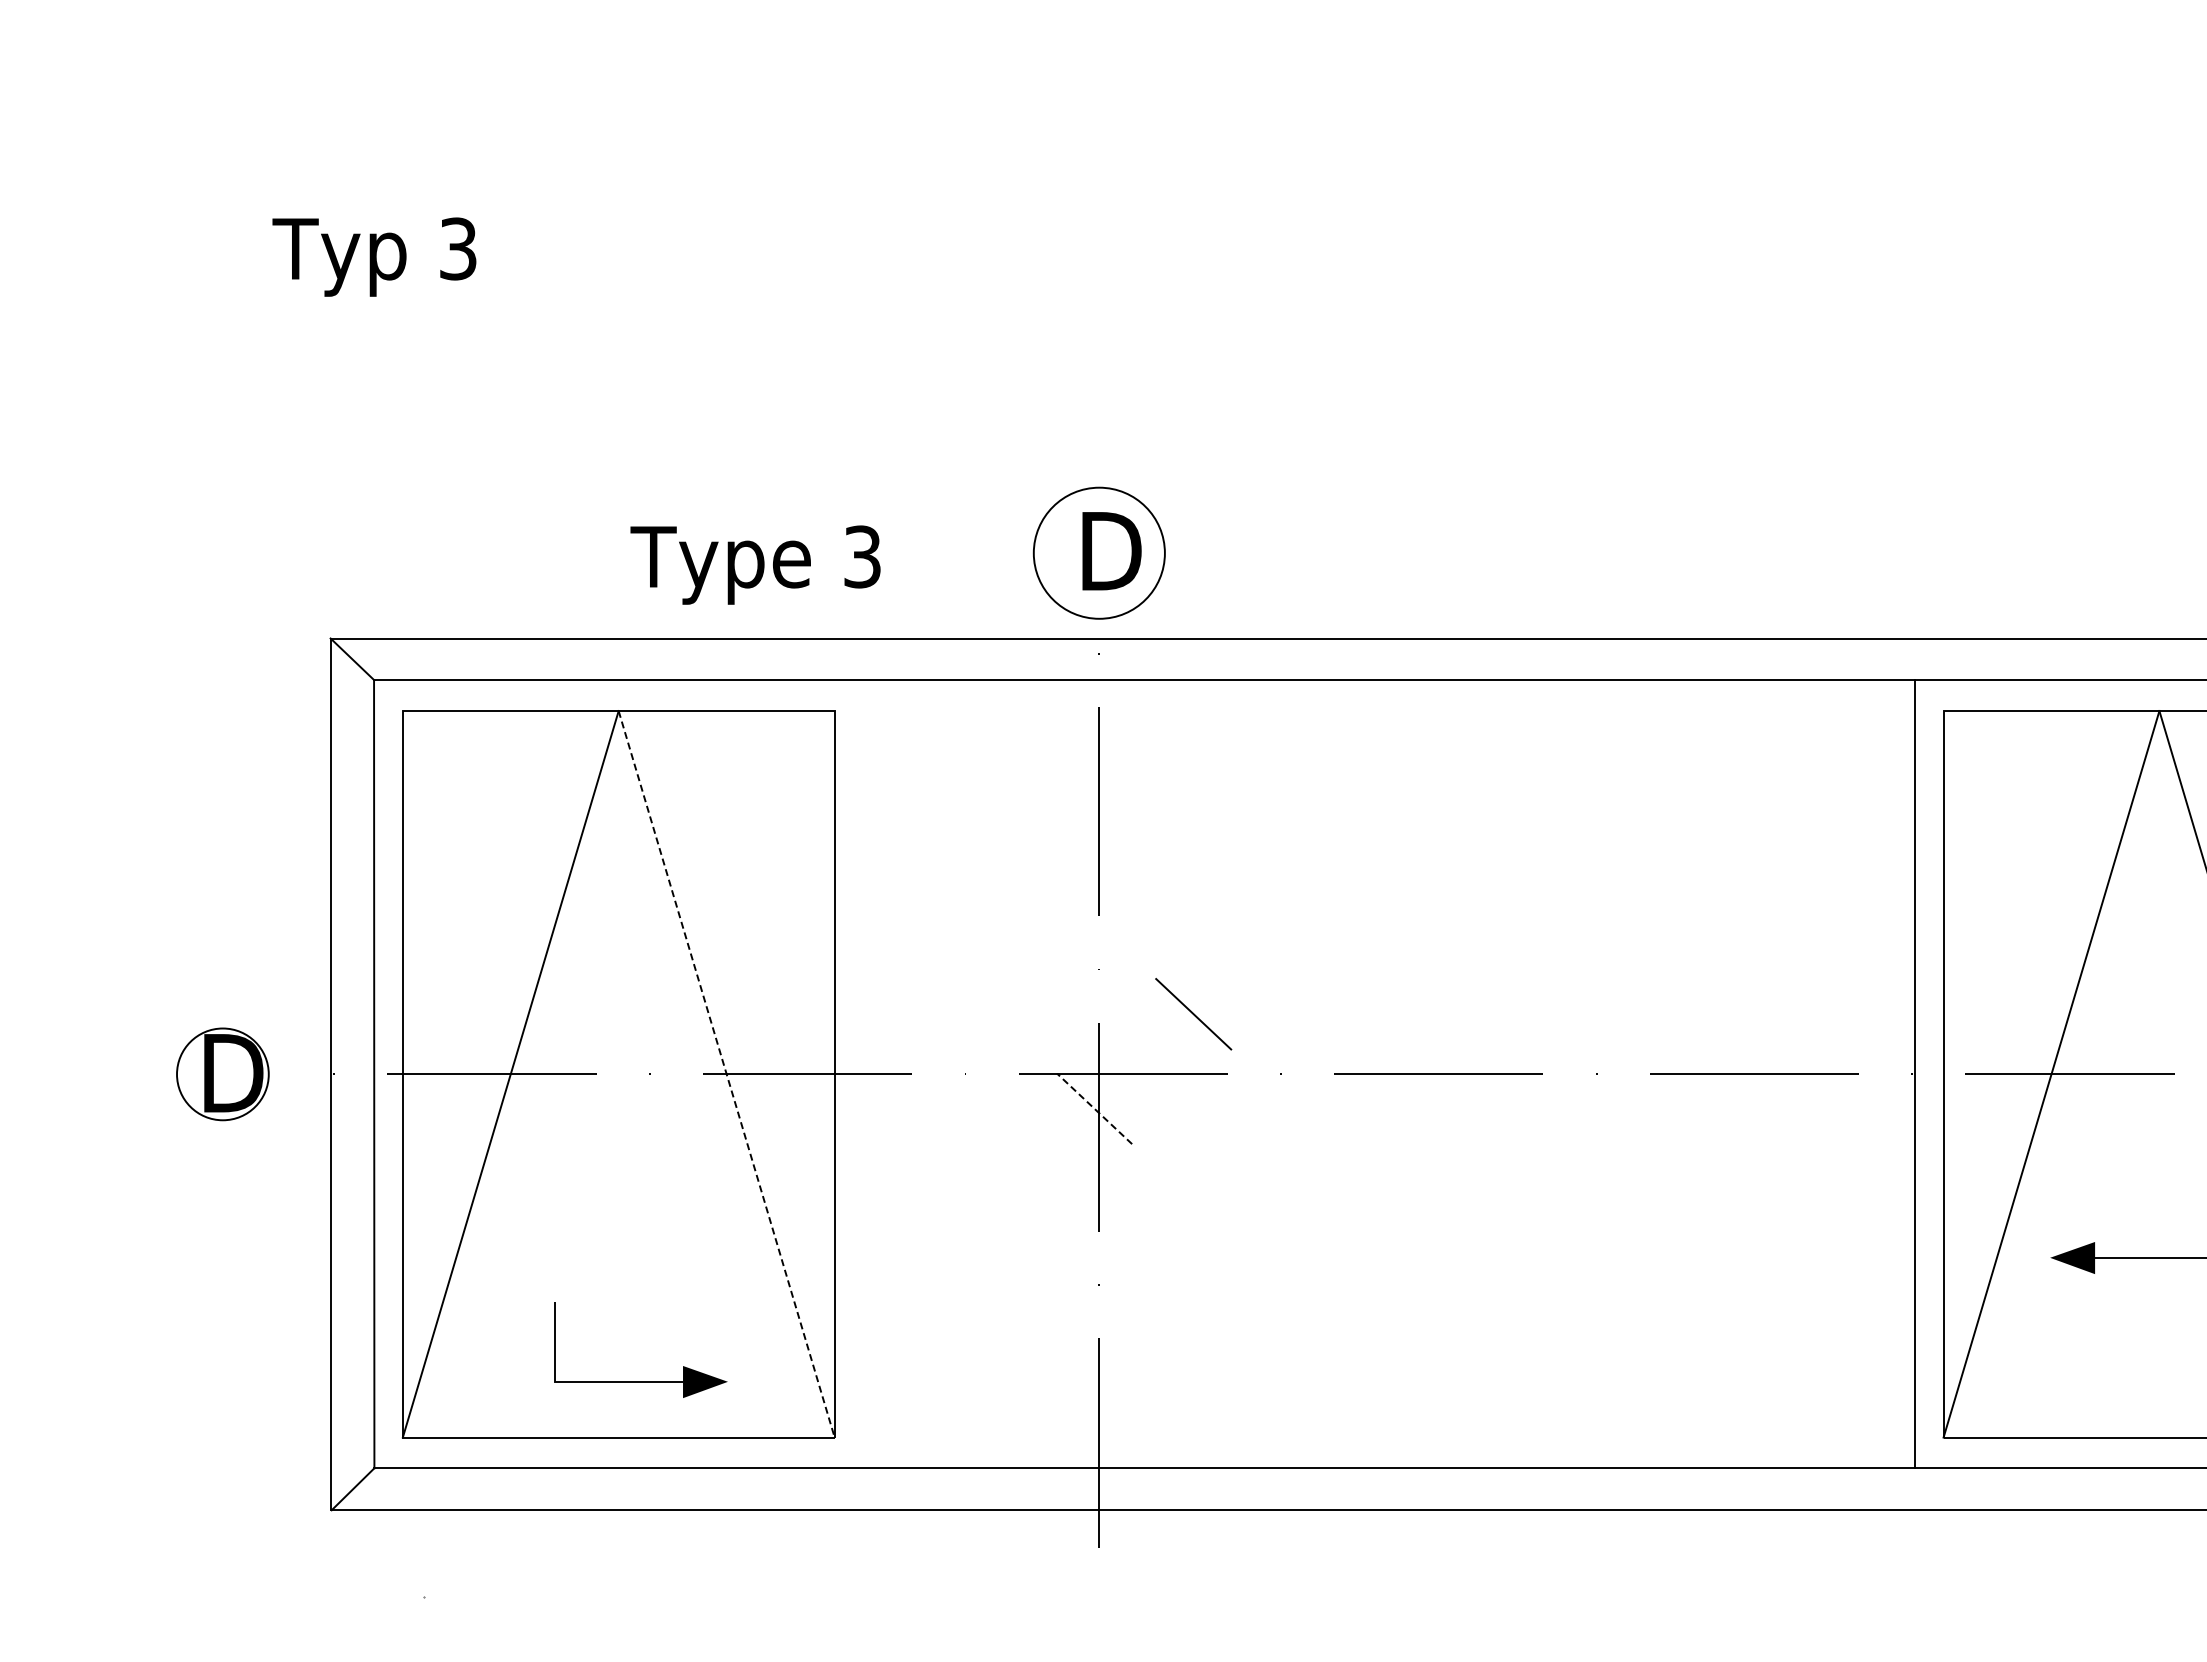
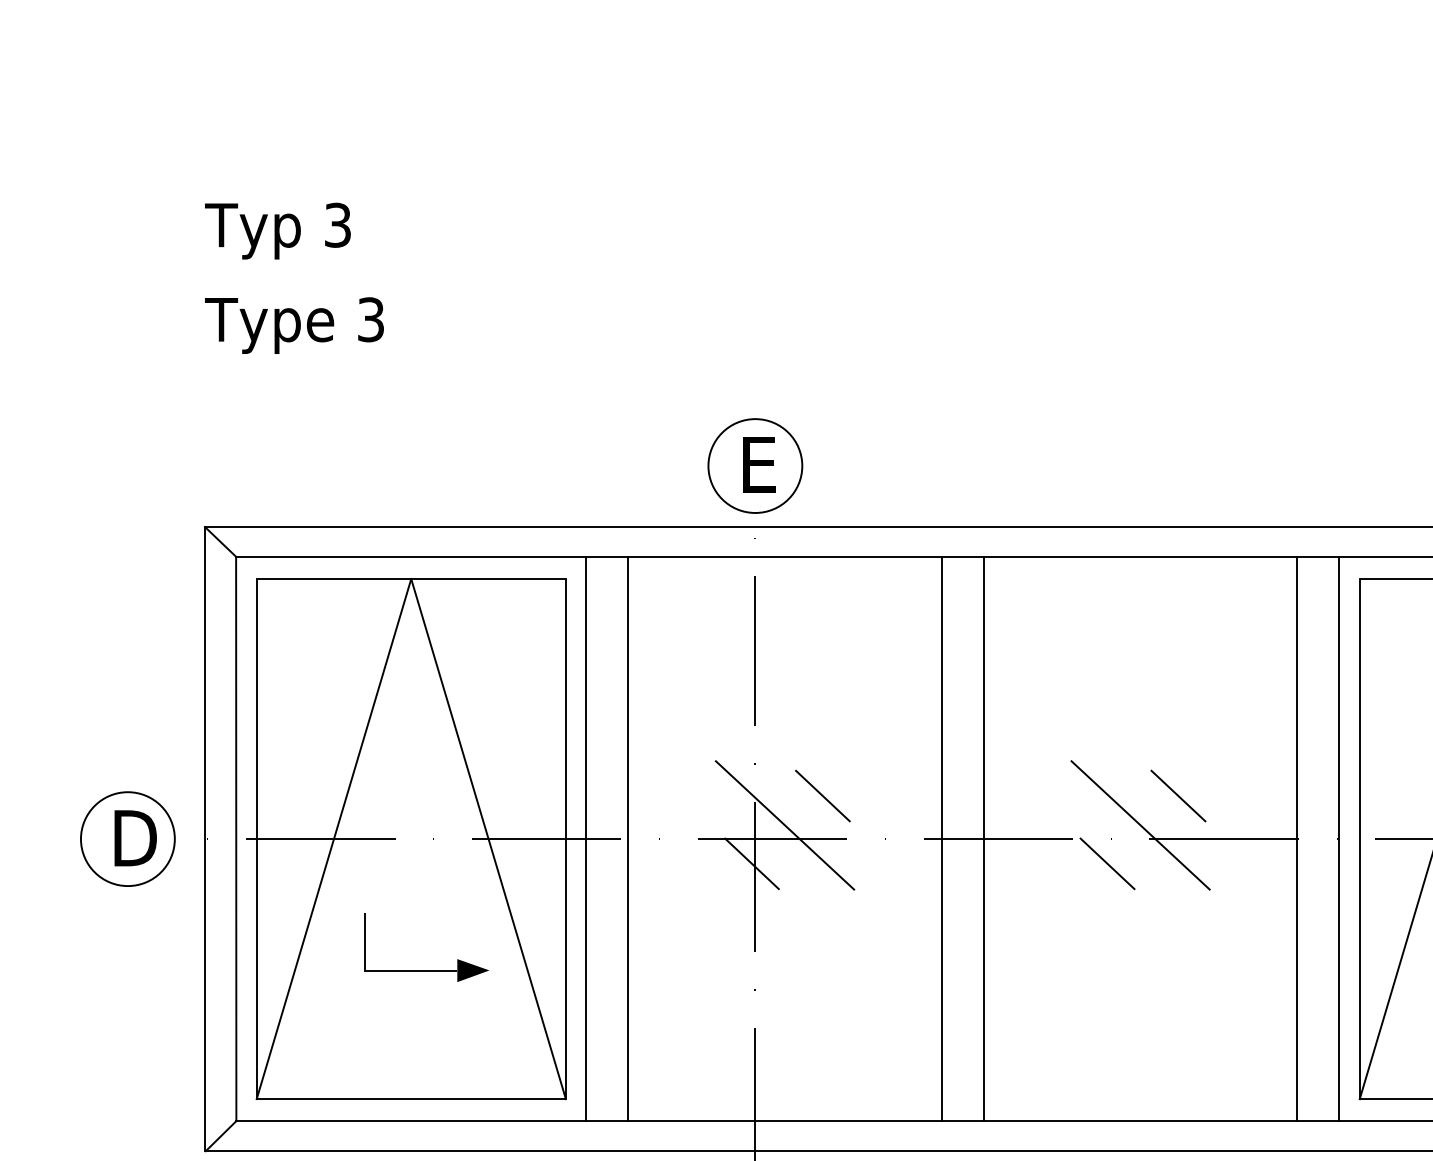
text: (374, 256) -> (277, 230), moved
text: (1111, 551) -> (764, 464), D -> E
text: (755, 564) -> (294, 325), moved
line: (1689, 1014) -> (1177, 796), added
line: (1140, 1054) -> (784, 824), added
line: (1637, 1054) -> (1140, 824), added
circle: (222, 1073) -> (127, 838), size x1.43
line: (726, 1074) -> (488, 839), dashed -> solid
line: (863, 1074) -> (586, 839), added
line: (921, 1074) -> (628, 839), added
line: (1359, 1074) -> (941, 839), added
line: (1418, 1074) -> (983, 839), added
line: (1856, 1074) -> (1297, 839), added
line: (1094, 1108) -> (751, 863), dashed -> solid
line: (1590, 1108) -> (1106, 863), added
part: (640, 1381) -> (426, 970), moved

